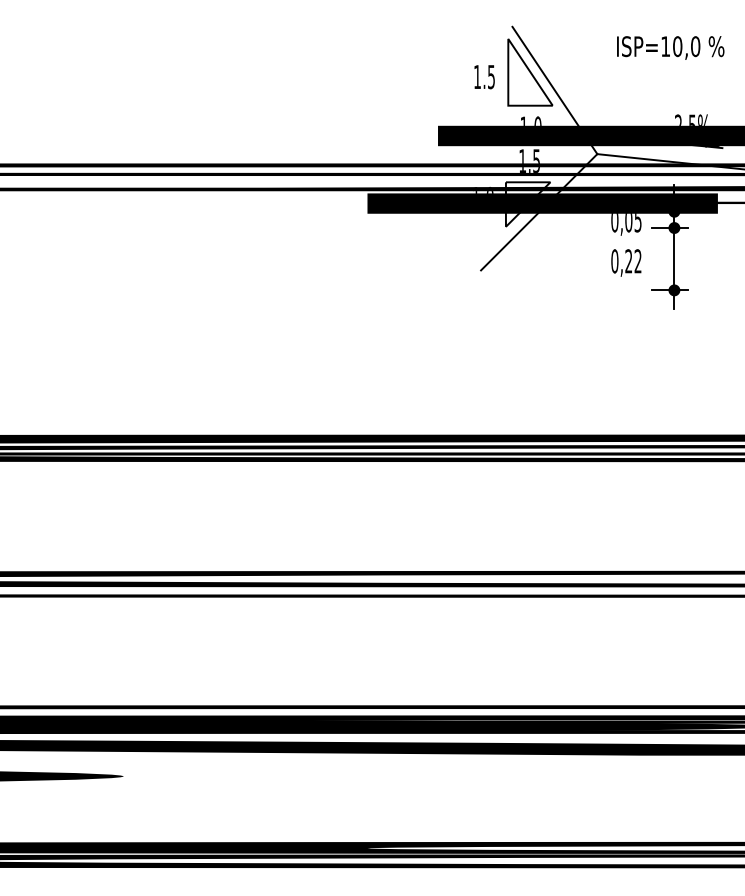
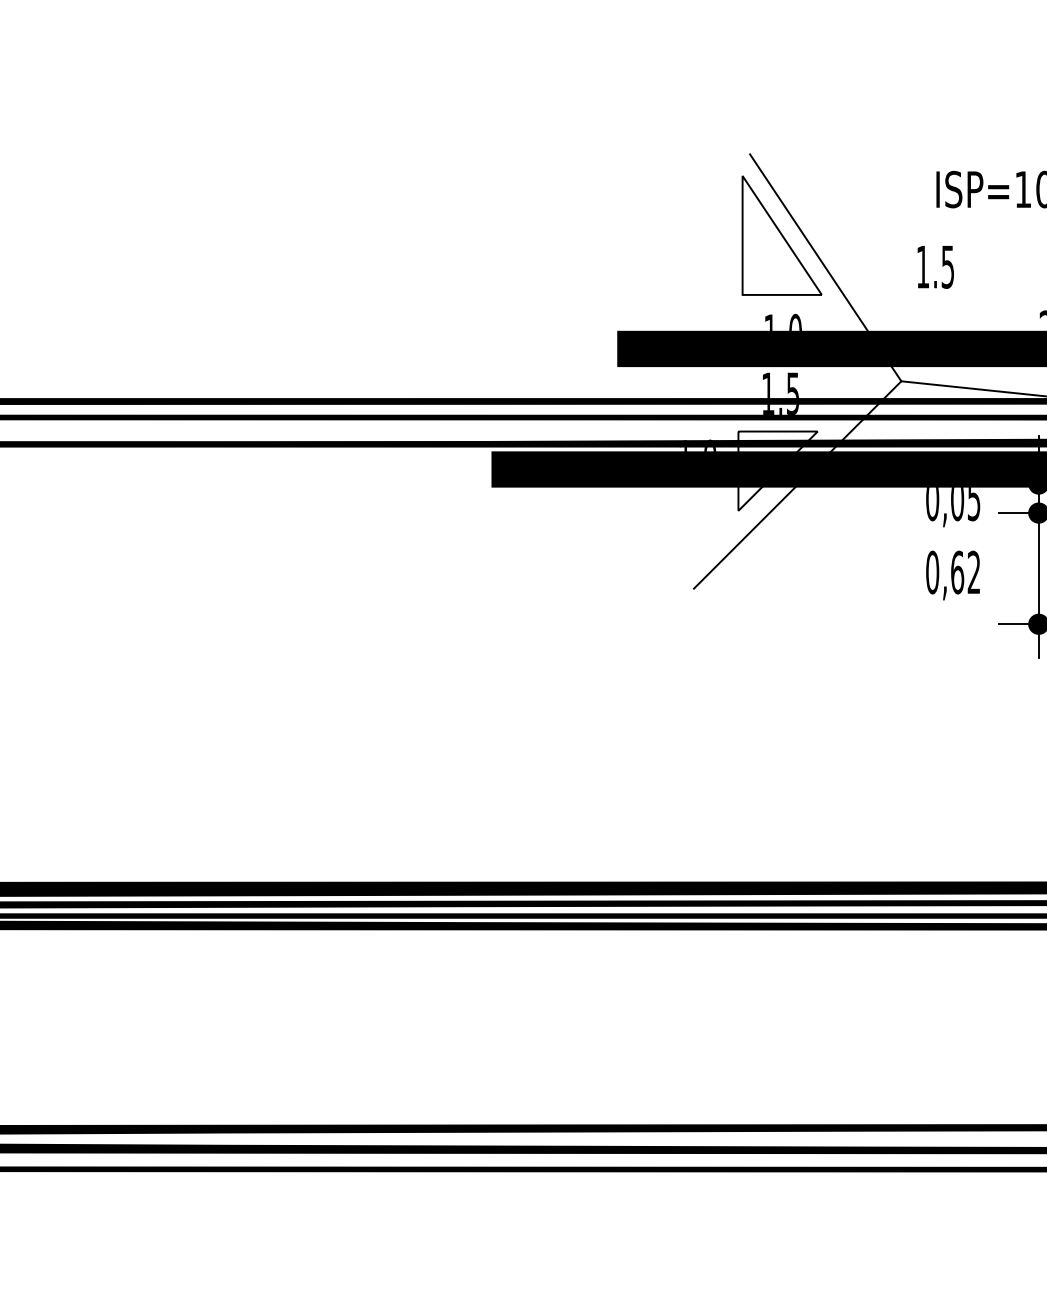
text: (484, 77) -> (935, 267), moved
text: (628, 261) -> (956, 572), 0,22 -> 0,62

